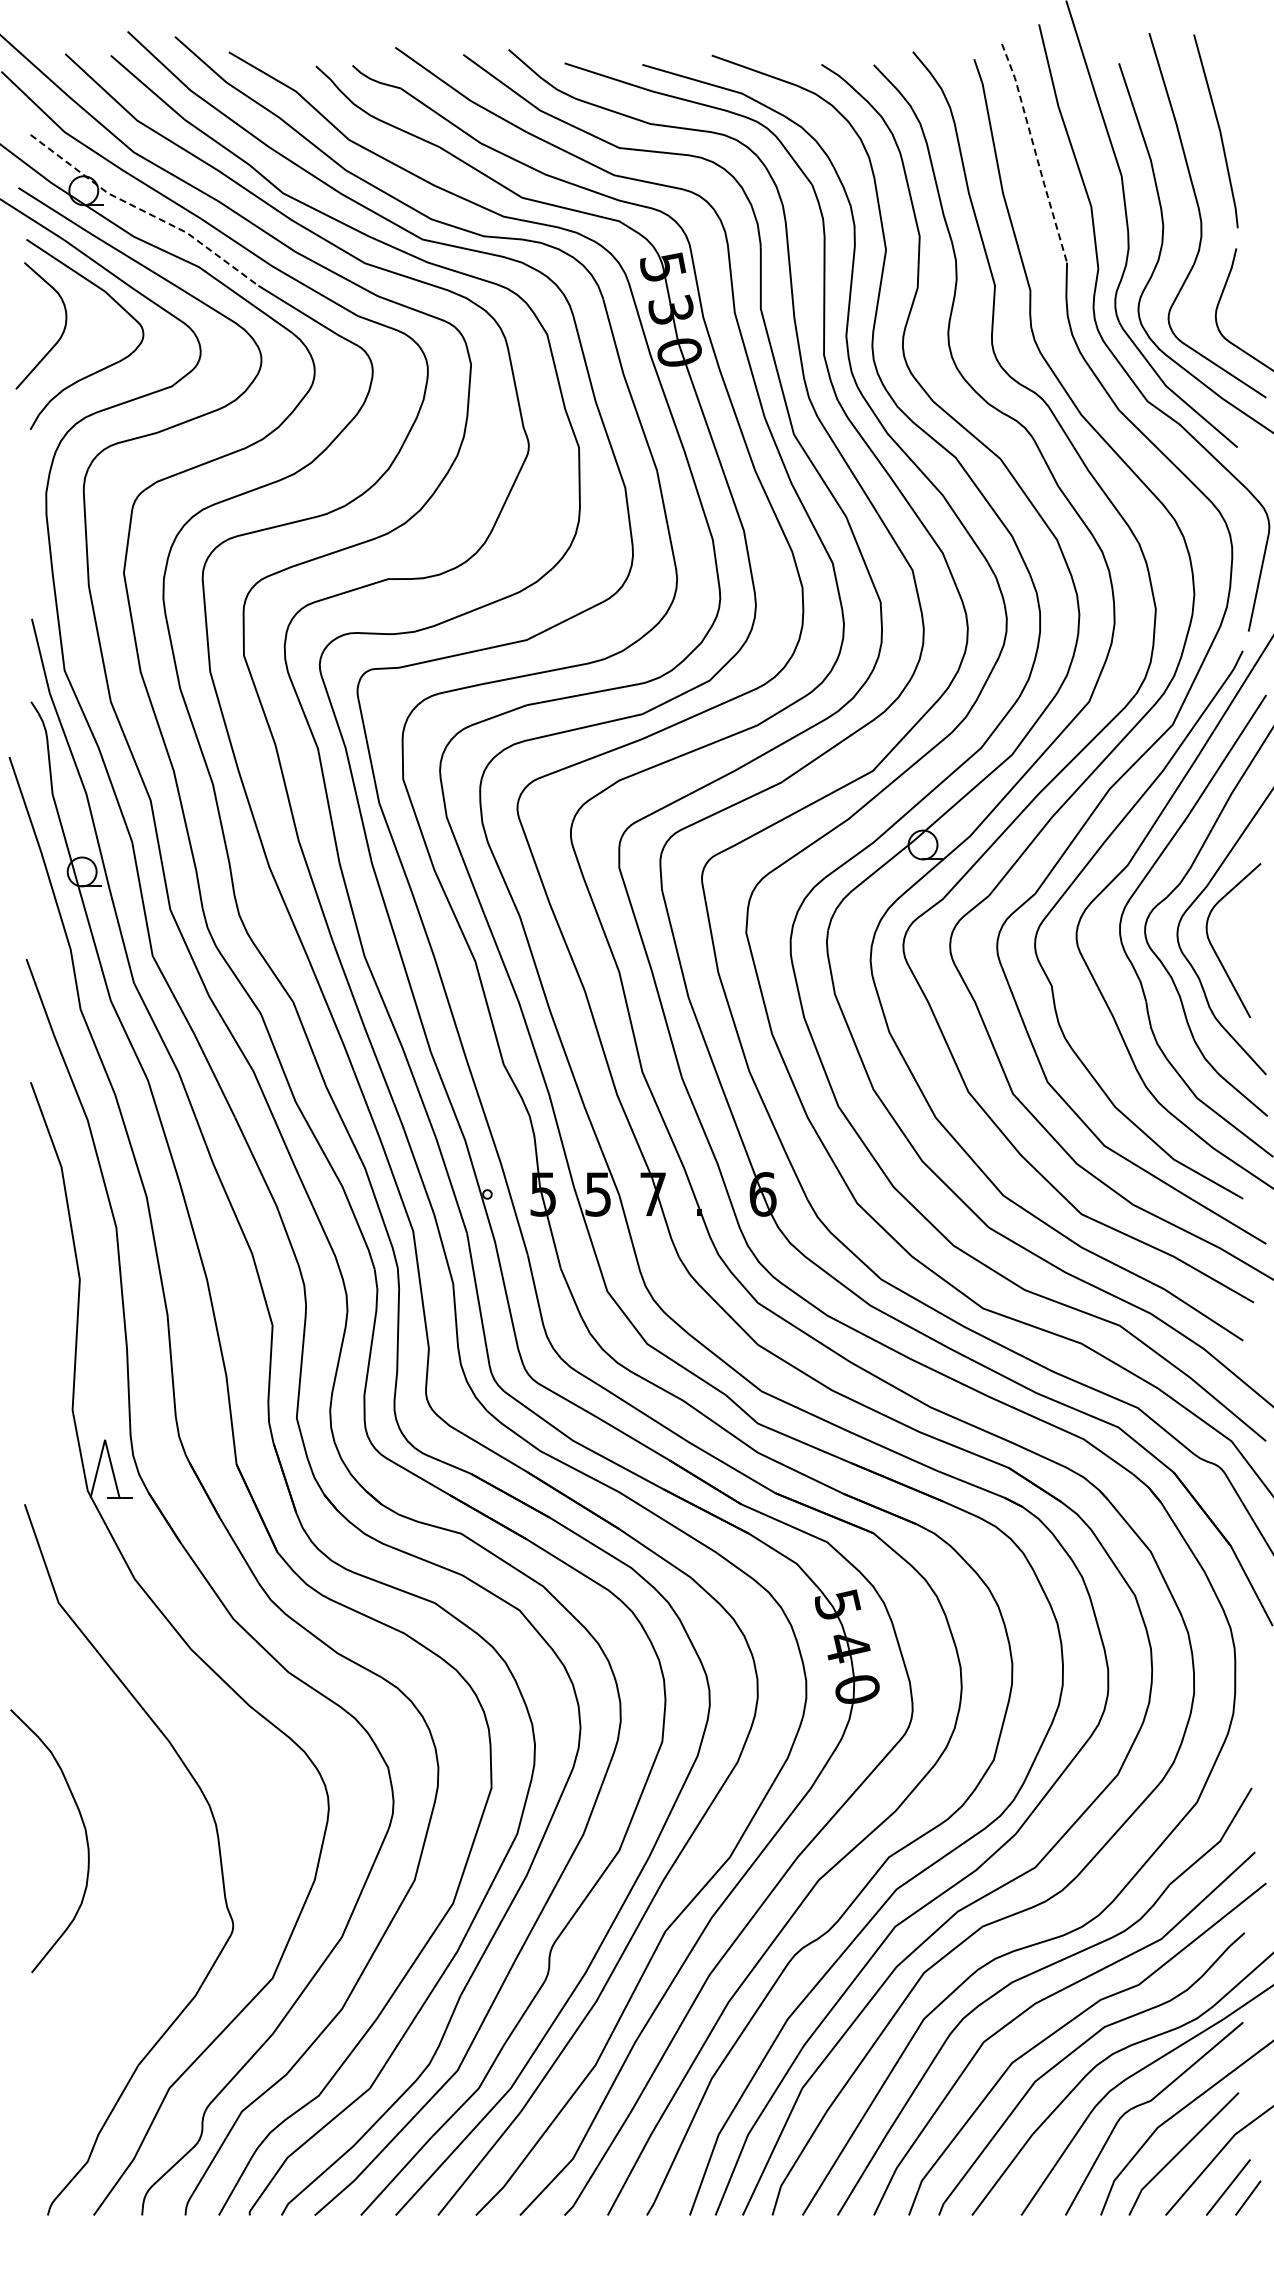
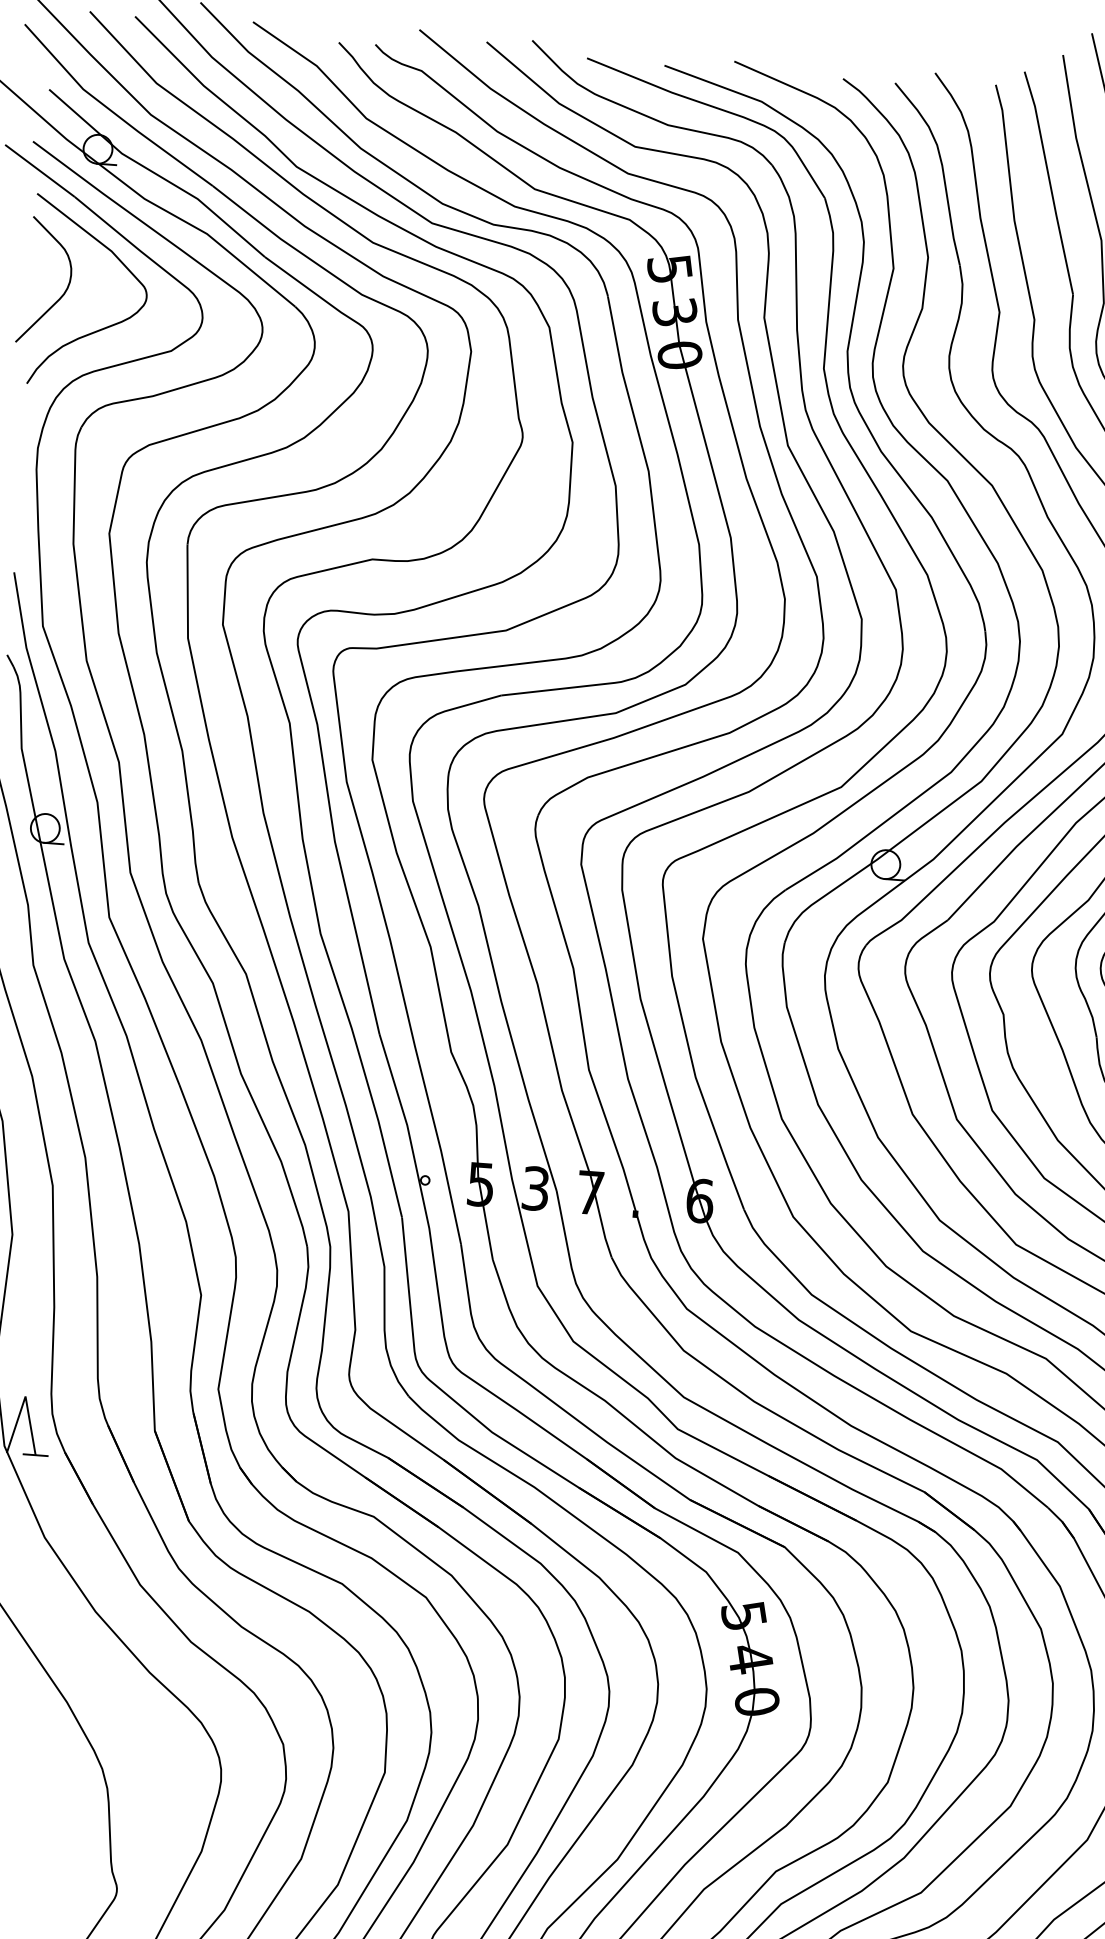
line: (1035, 152) -> (1049, 182), dashed -> solid
line: (143, 211) -> (155, 174), dashed -> solid
text: (598, 1194) -> (536, 1188), 5 -> 3

